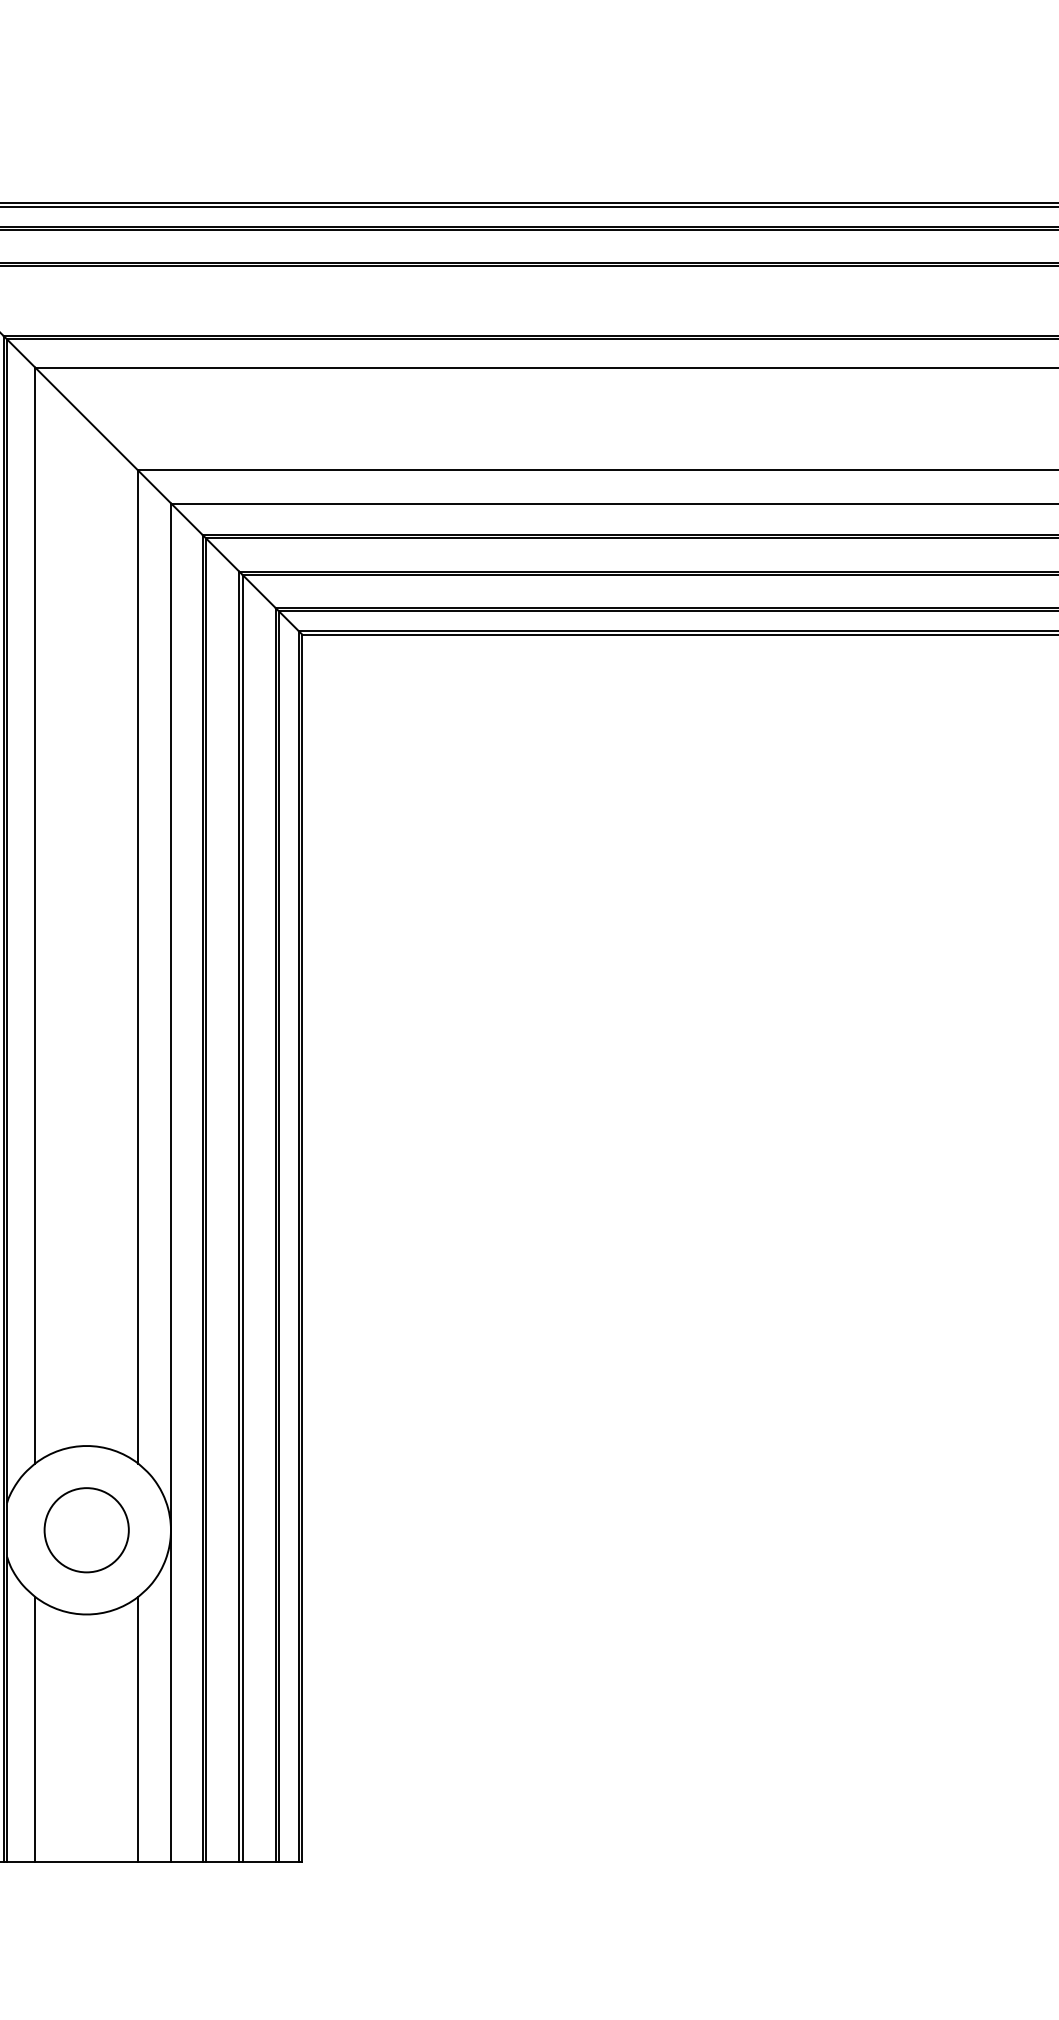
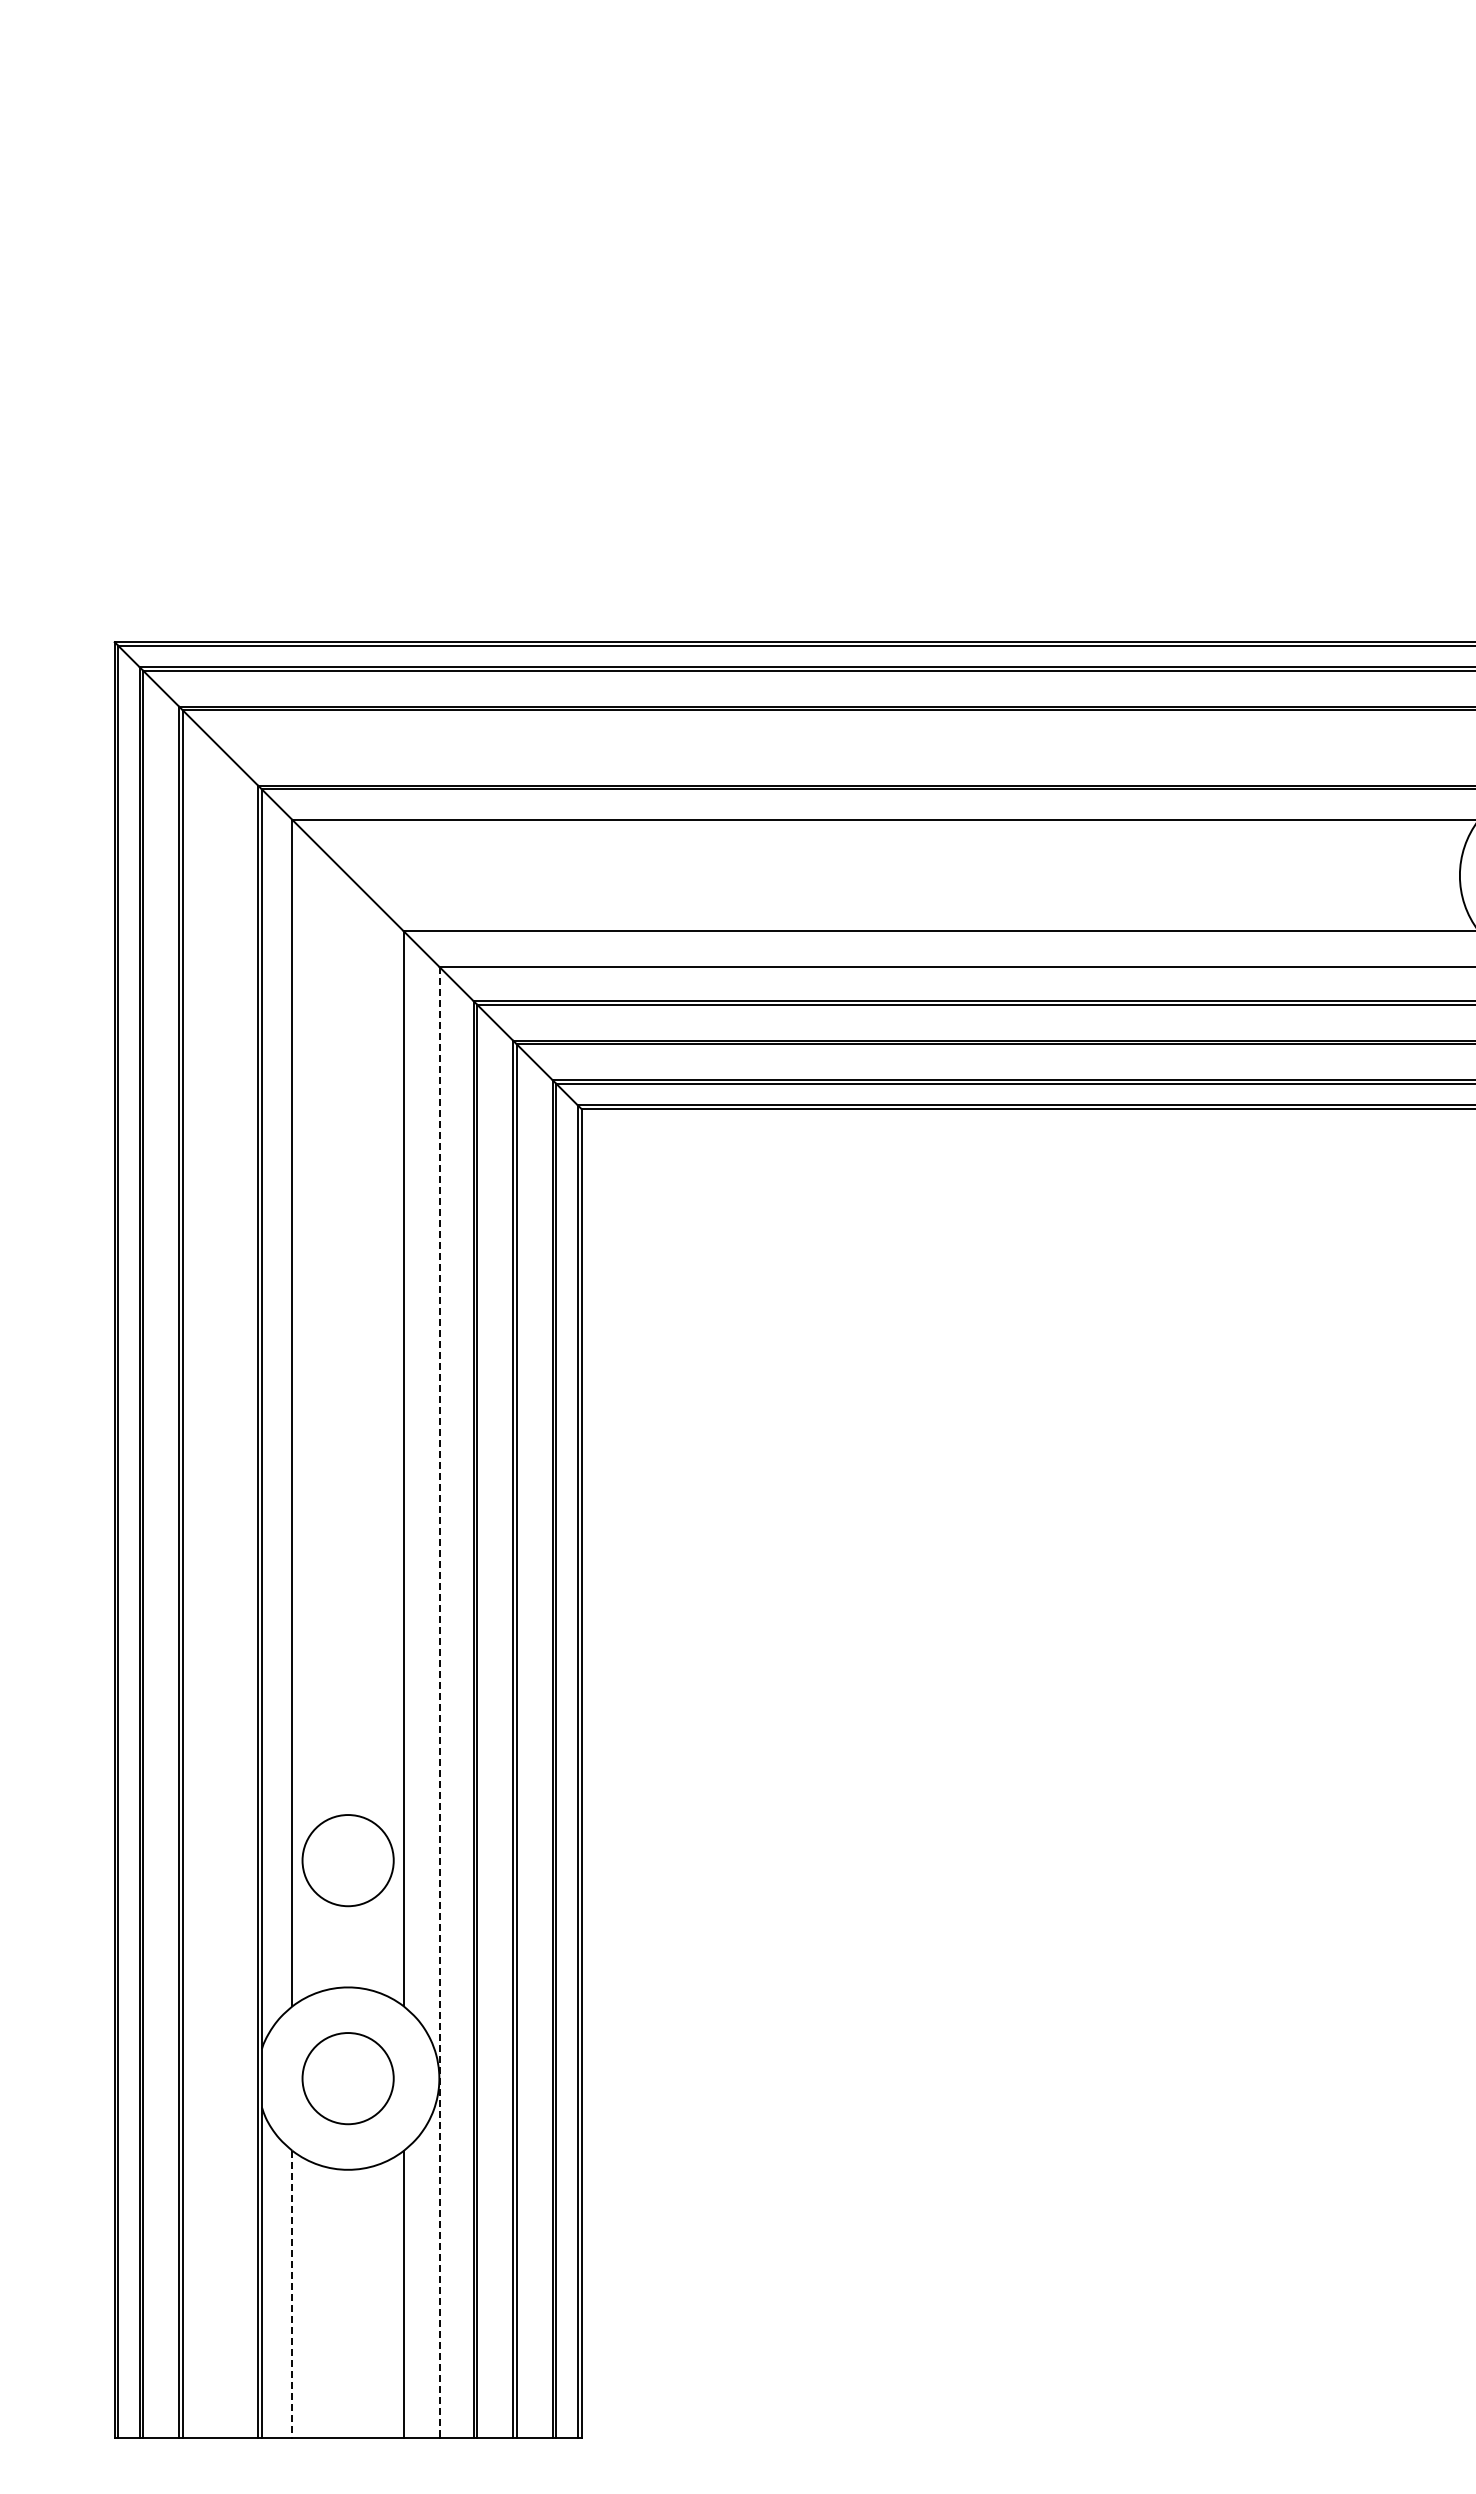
line: (171, 1182) -> (439, 1702), solid -> dashed
circle: (86, 1328) -> (347, 1860), added
line: (35, 1729) -> (292, 2294), solid -> dashed

